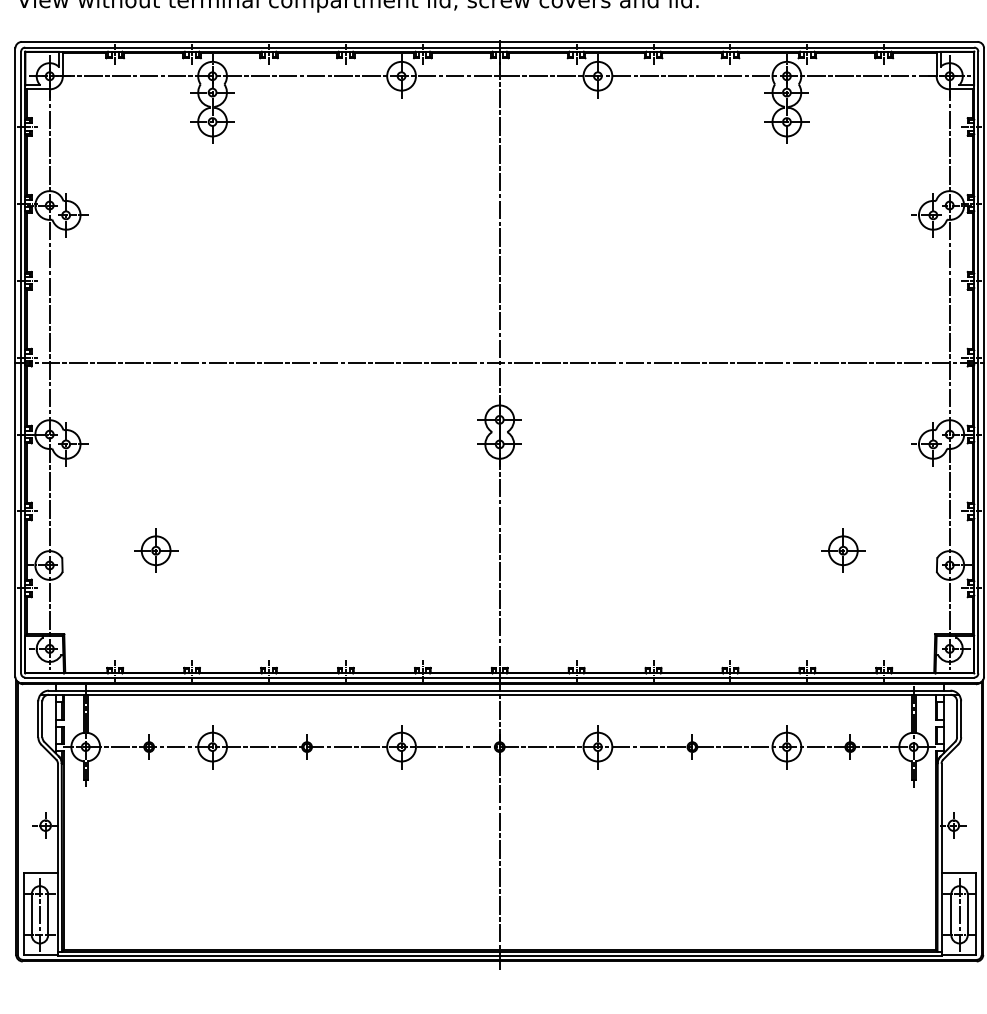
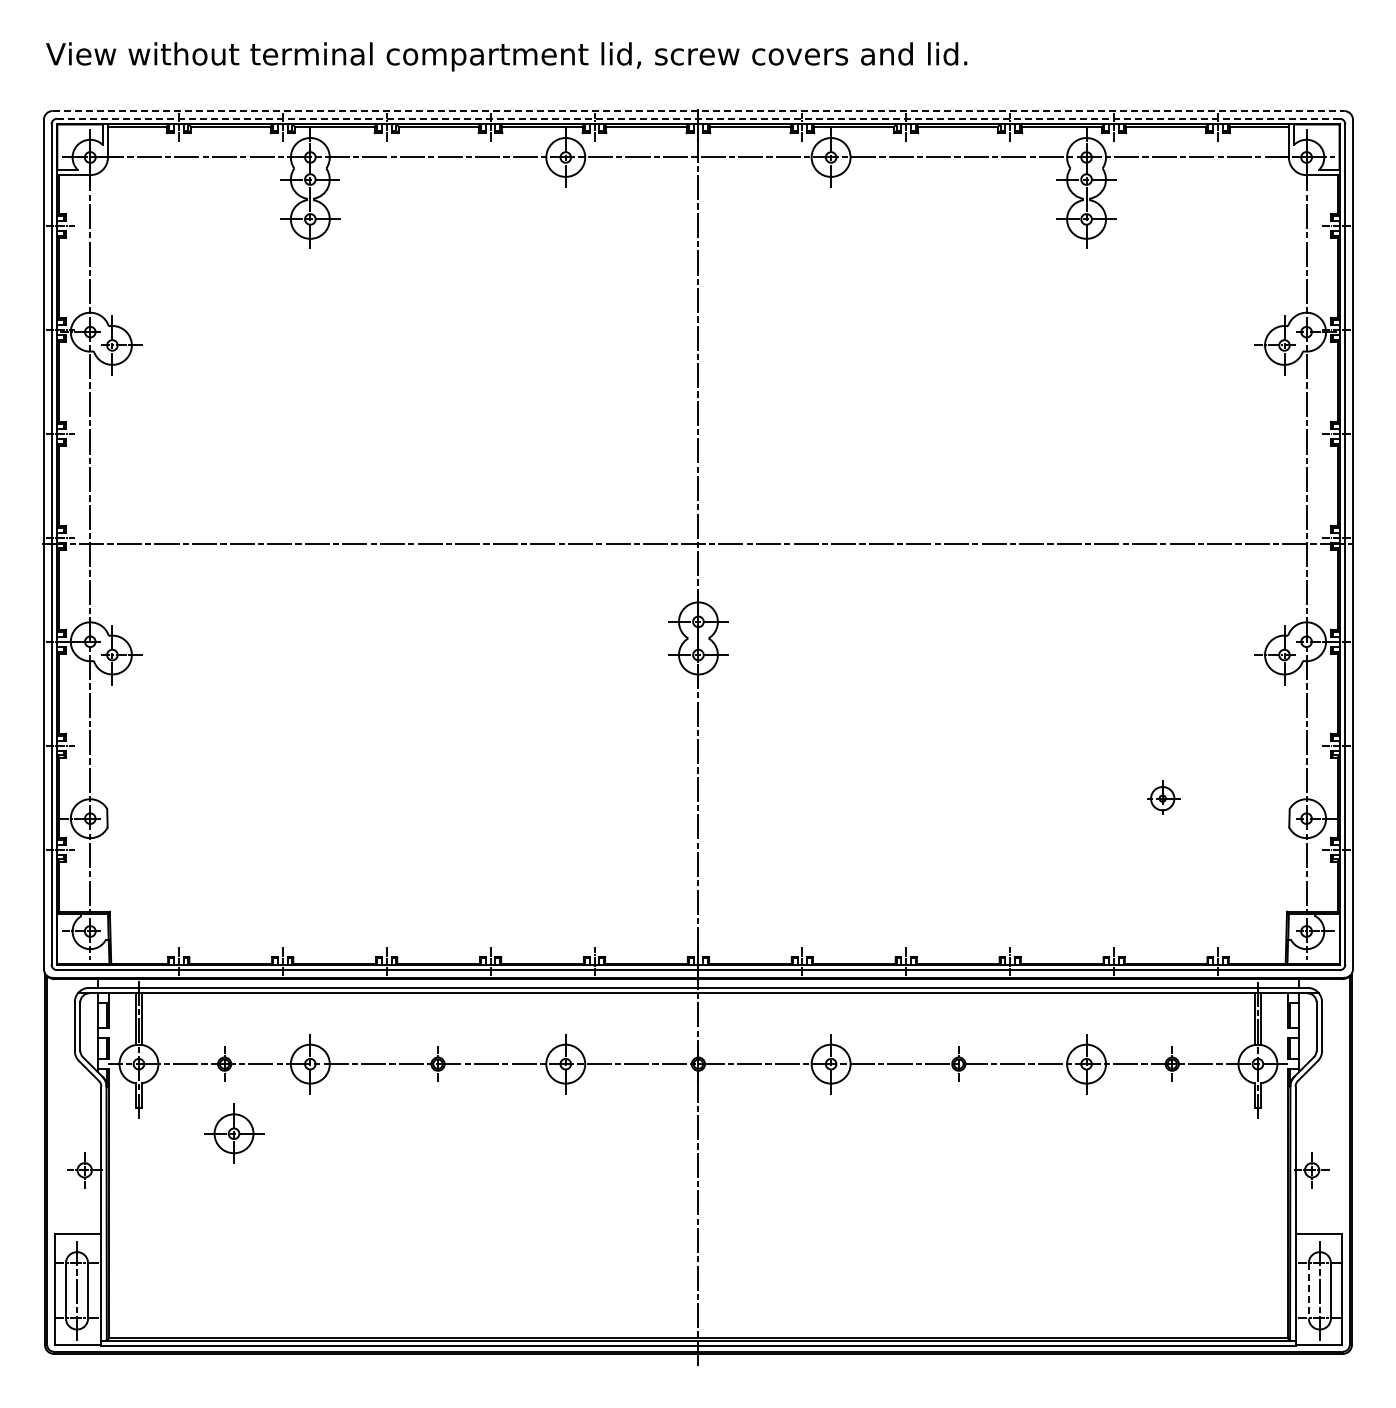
line: (499, 42) -> (698, 111), solid -> dashed
line: (499, 47) -> (698, 118), solid -> dashed
part: (156, 550) -> (234, 1133), moved
part: (843, 550) -> (1162, 798), size x0.6
line: (951, 914) -> (1308, 1290), solid -> dashed

